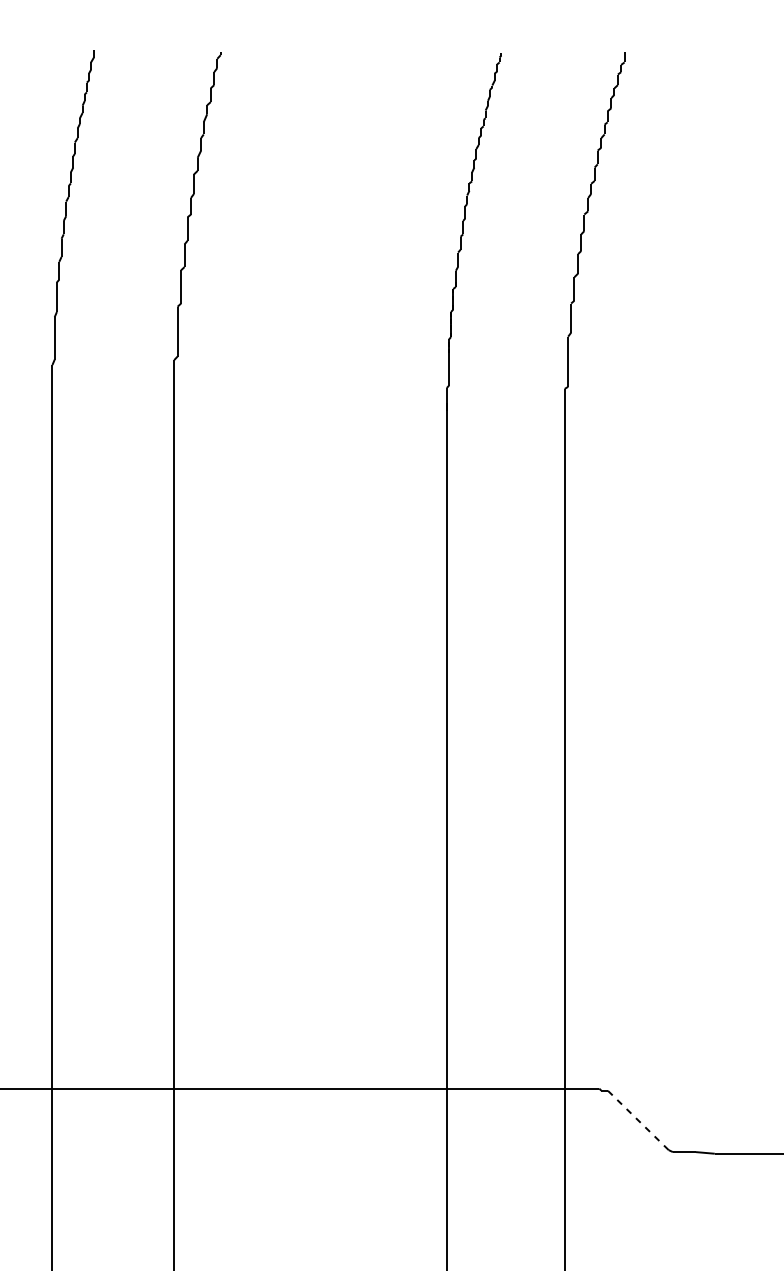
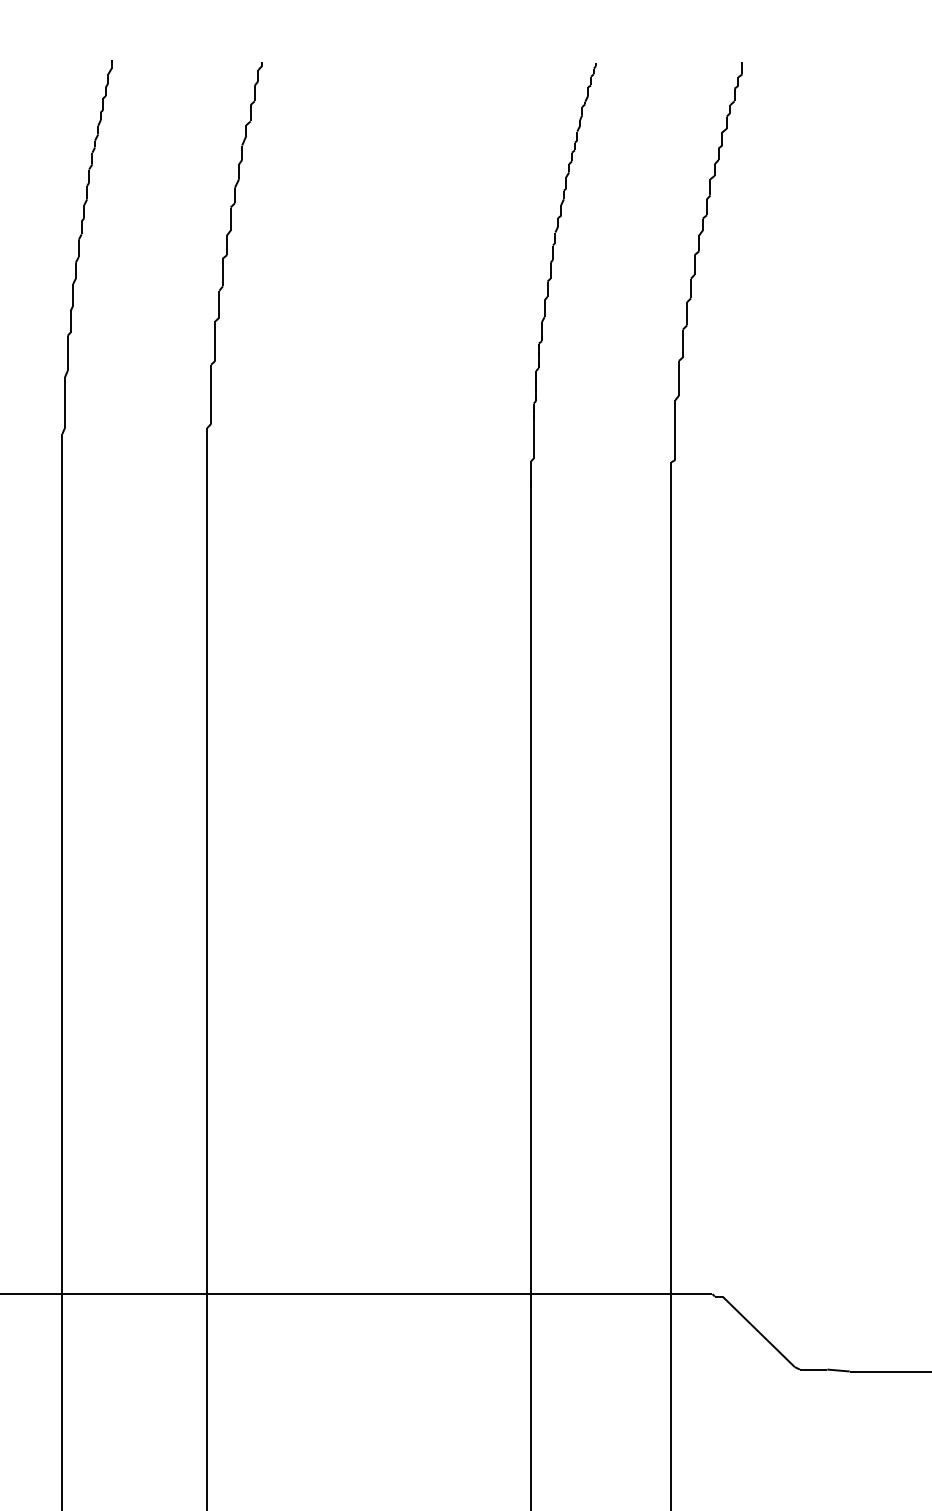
line: (638, 1120) -> (758, 1331), dashed -> solid

